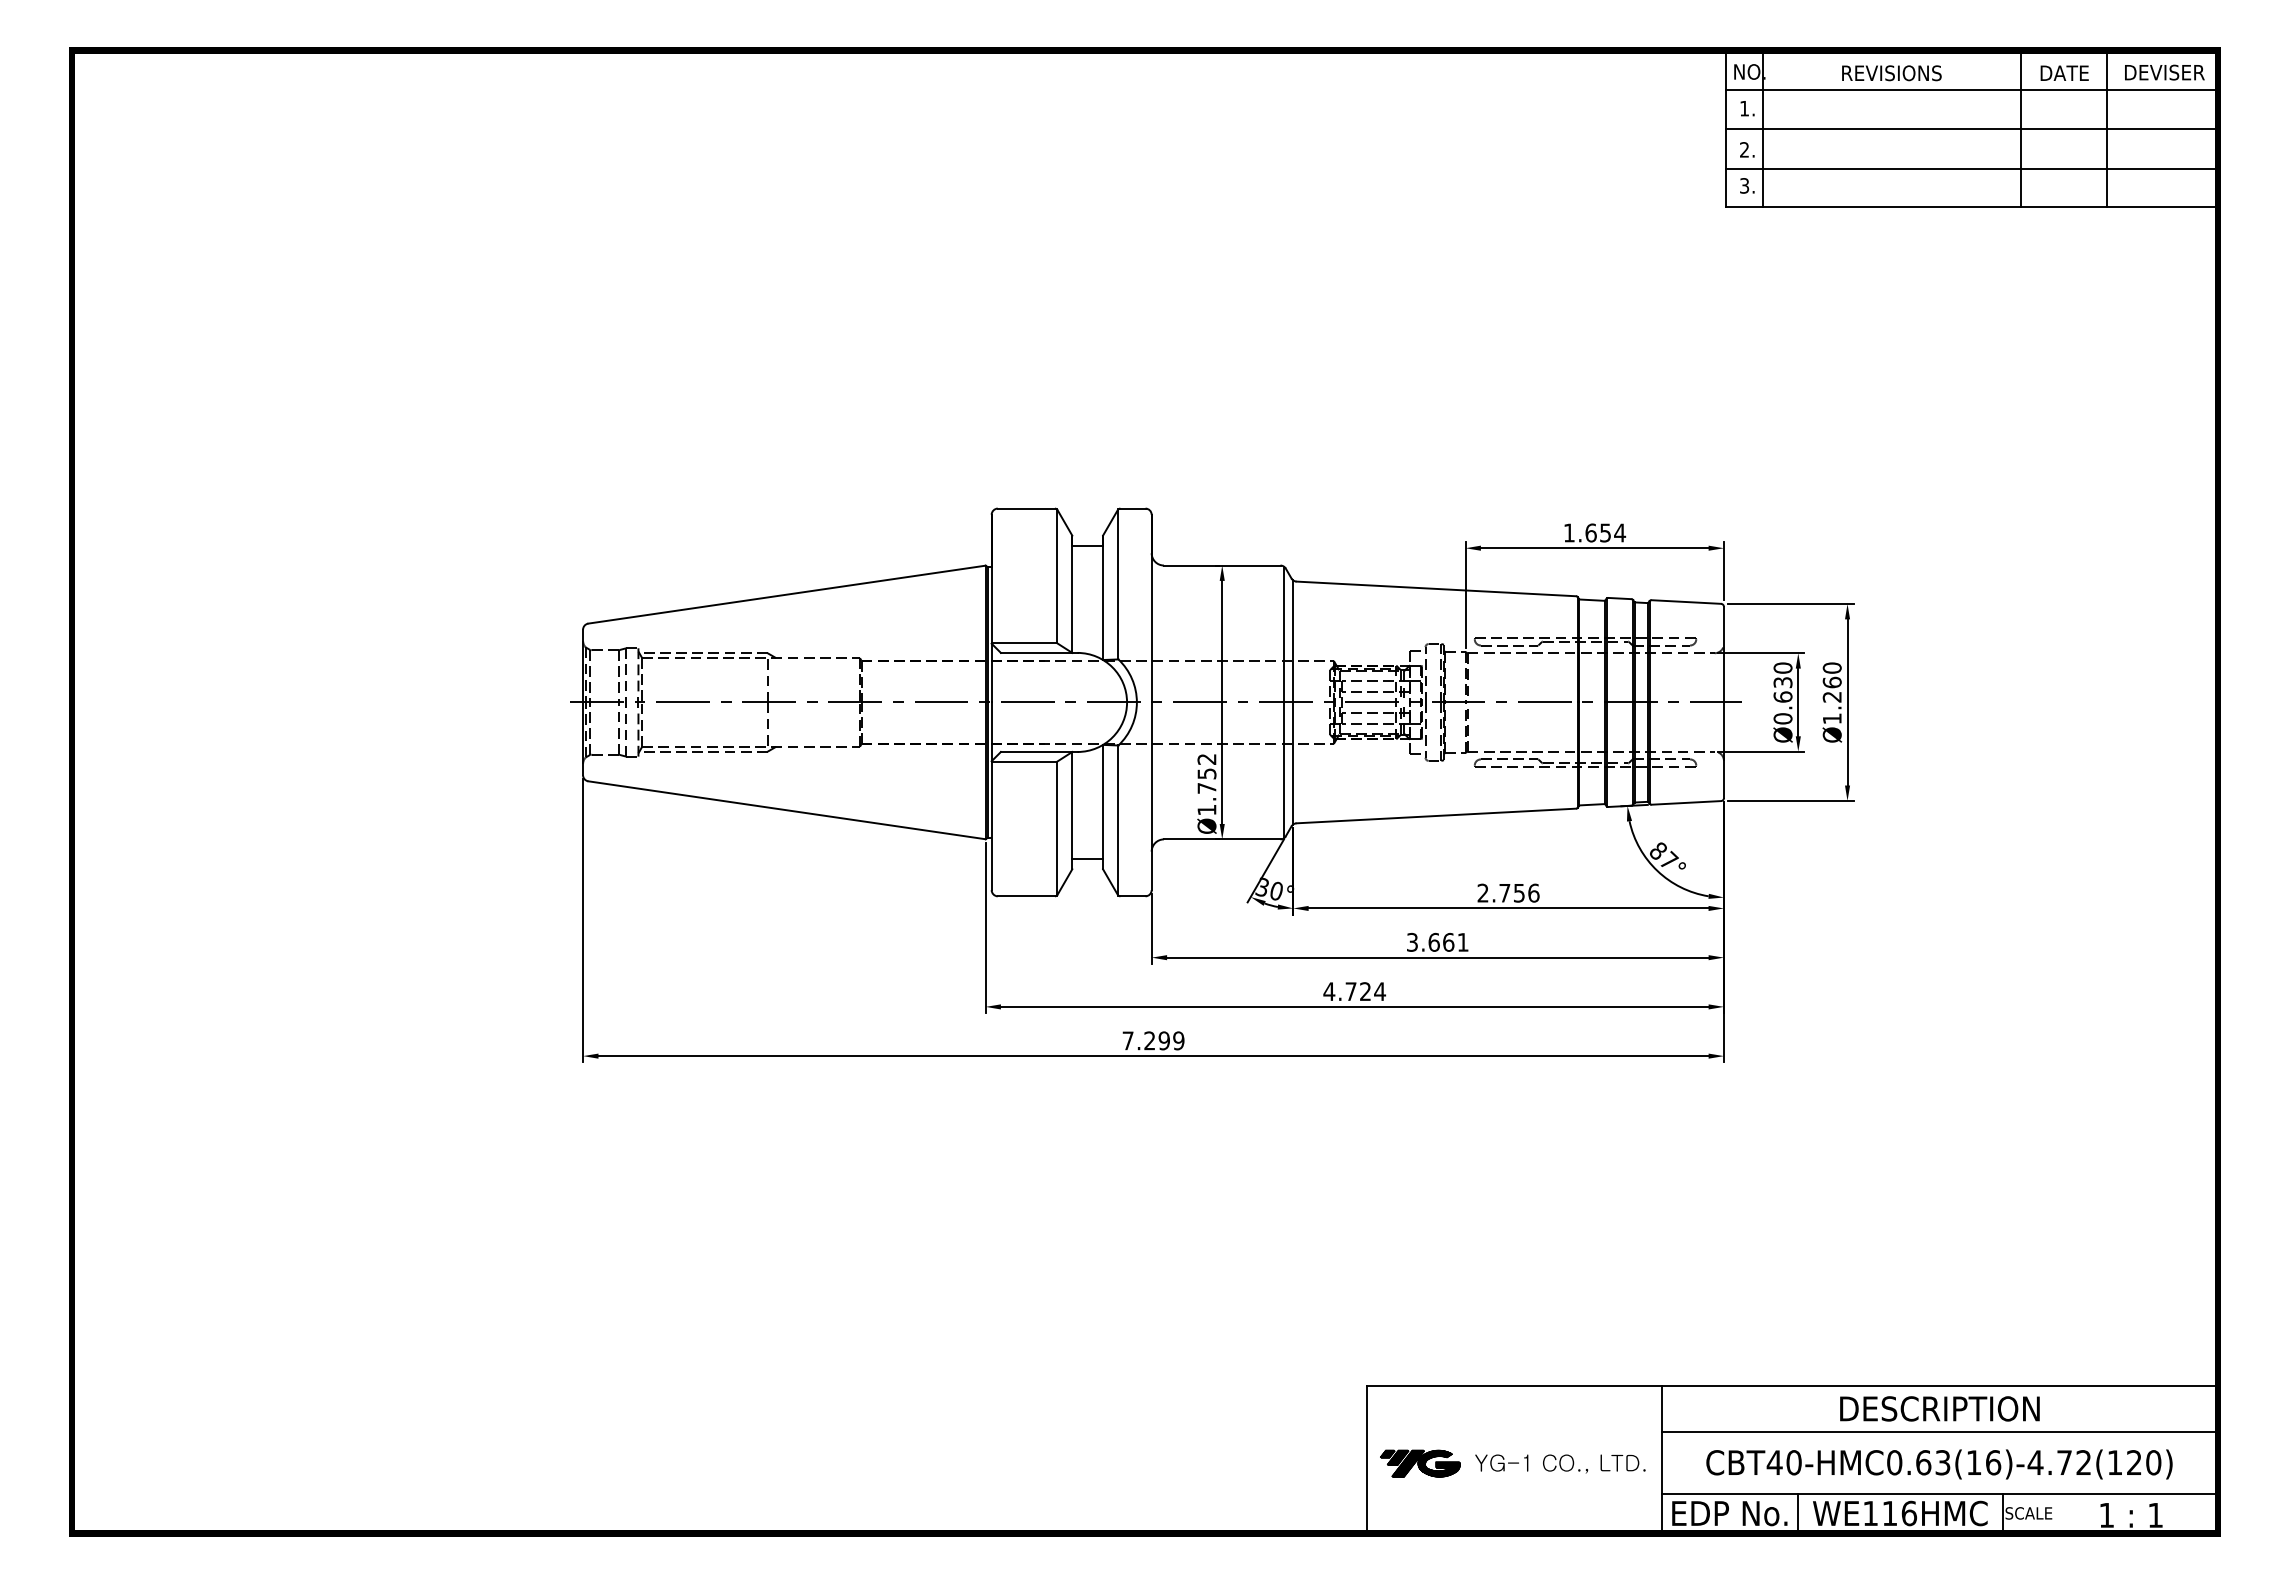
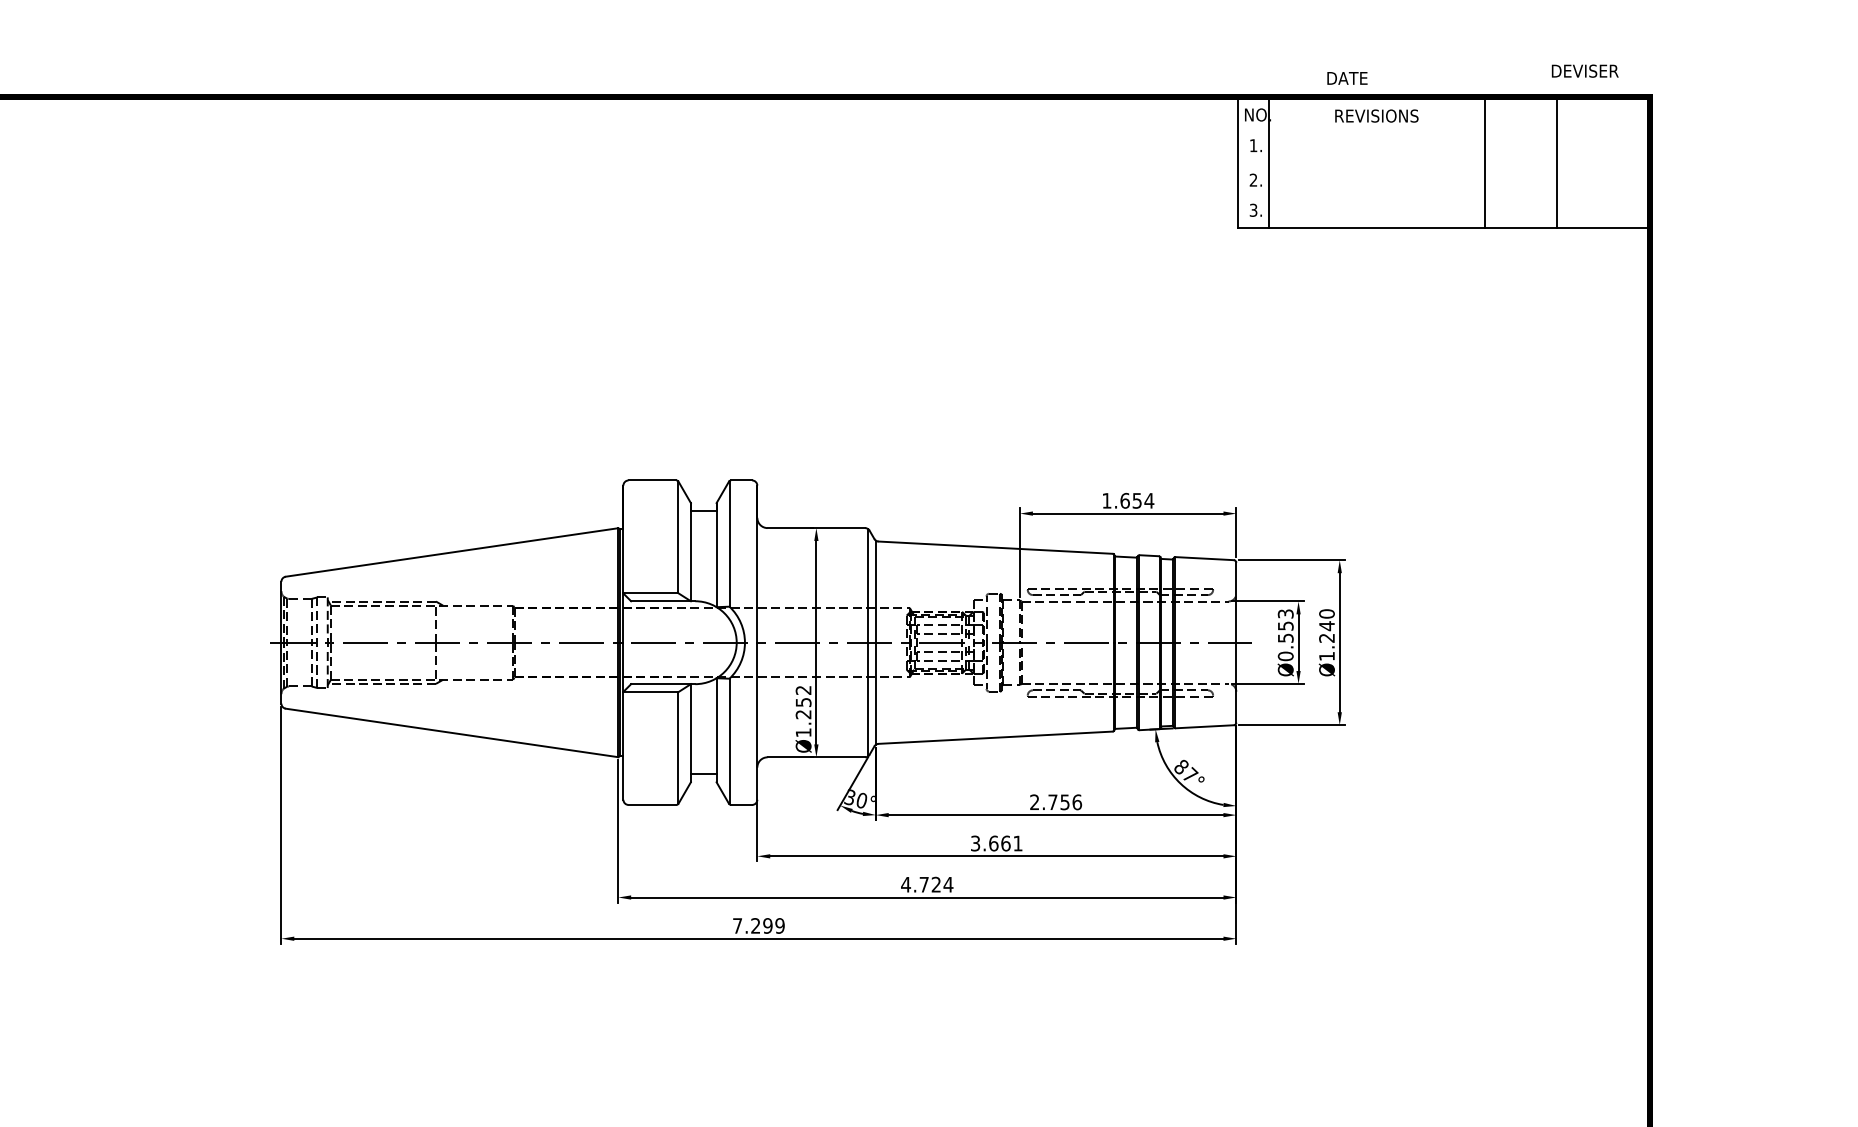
text: (2064, 72) -> (1347, 77), moved
text: (2164, 72) -> (1584, 71), moved
line: (1971, 89) -> (1443, 129), removed
line: (1971, 129) -> (1443, 163), removed
line: (1971, 168) -> (1443, 195), removed
text: (1782, 682) -> (1285, 625), Ø0.630 -> Ø0.553
text: (1831, 682) -> (1326, 625), Ø1.260 -> Ø1.240
text: (1206, 788) -> (803, 714), Ø1.752 -> Ø1.252

